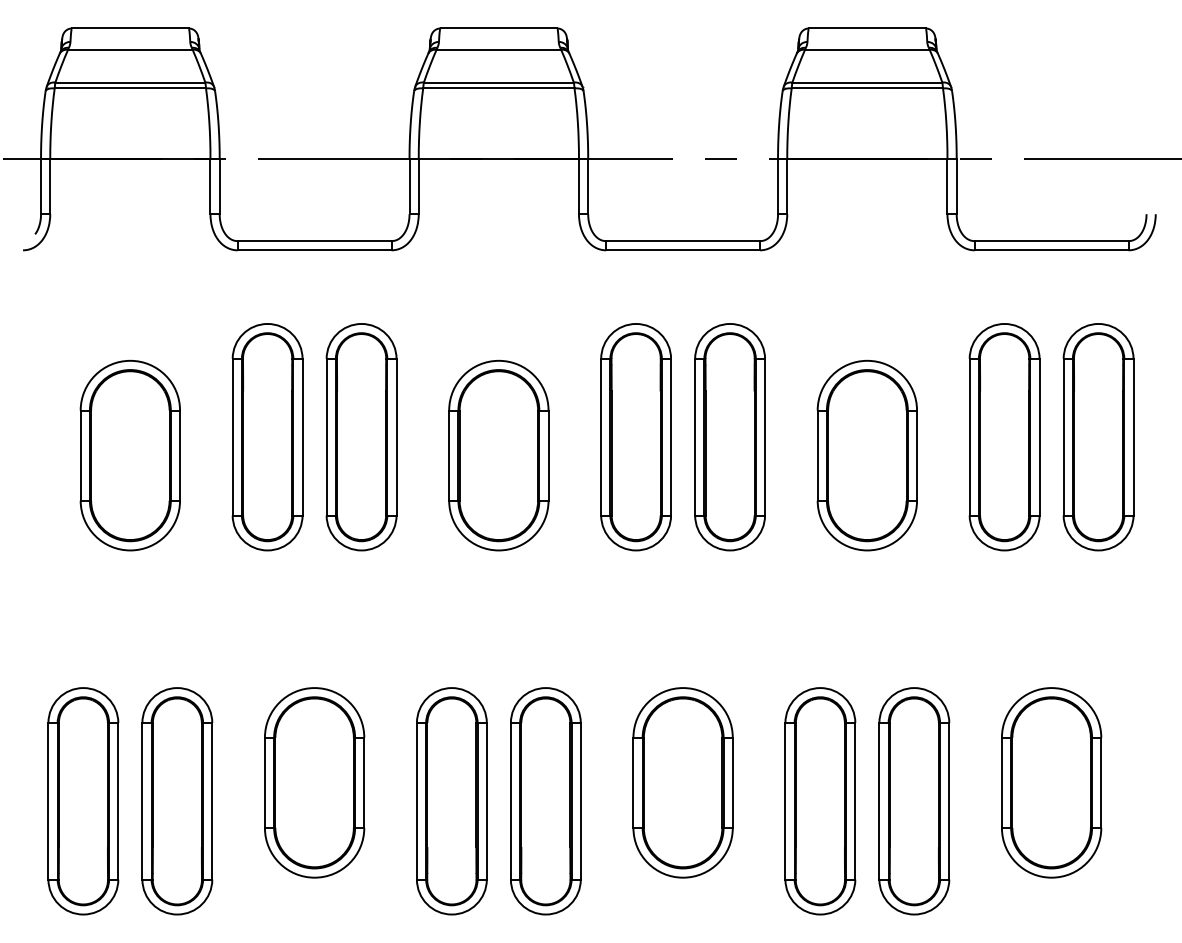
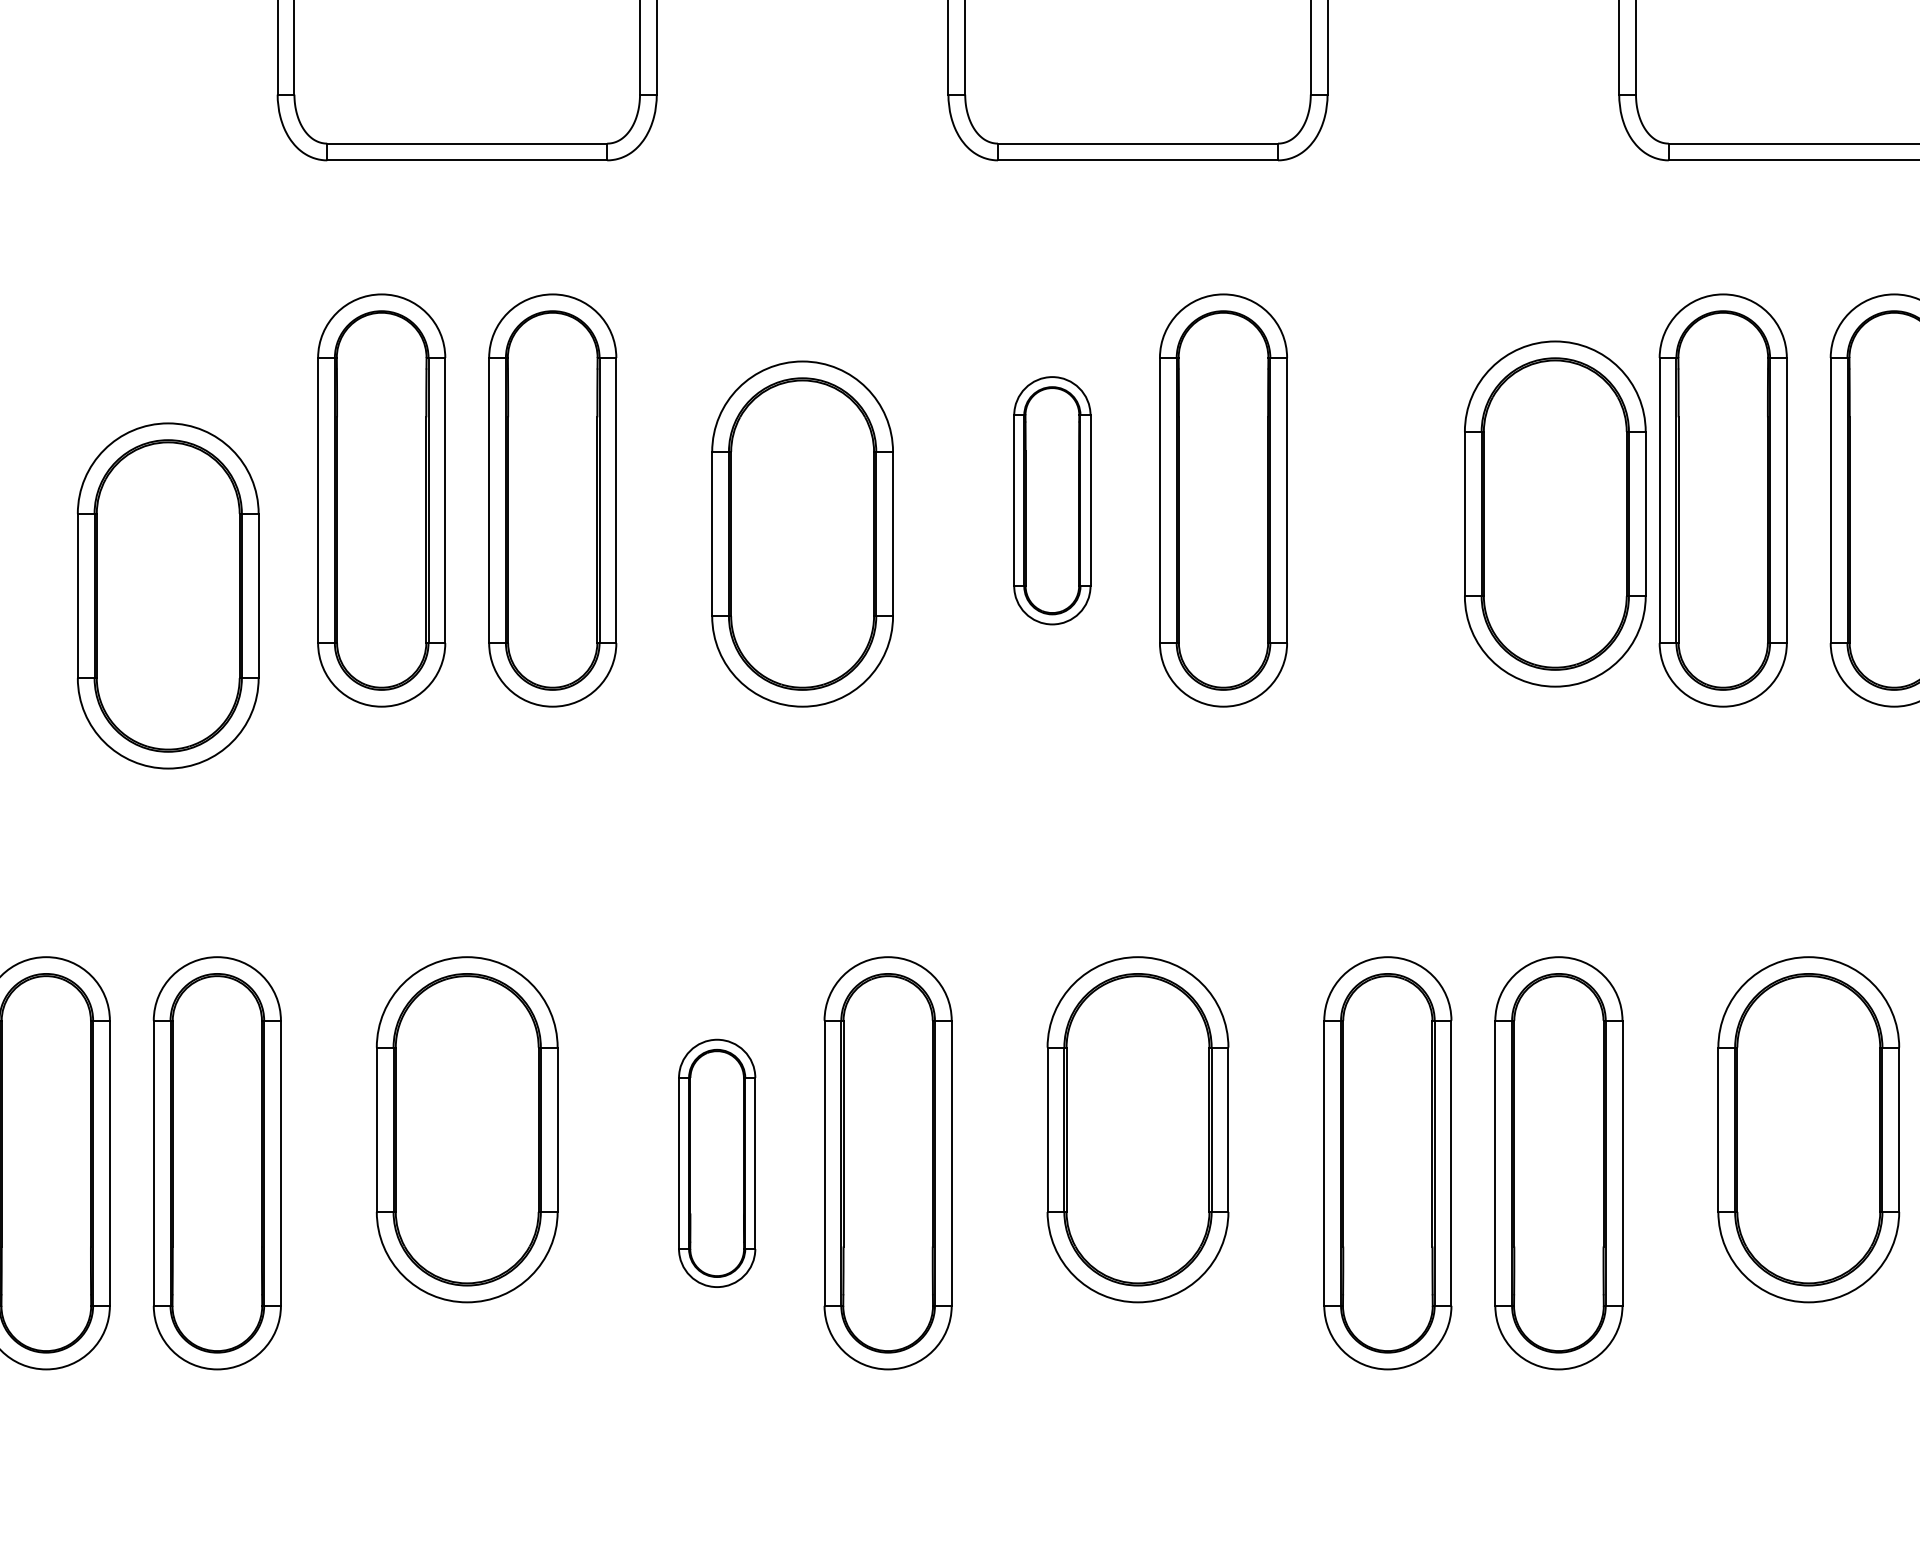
part: (635, 437) -> (1051, 501), size x0.6
part: (129, 455) -> (166, 595), moved
part: (866, 455) -> (1553, 513), moved
part: (451, 801) -> (716, 1163), size x0.6

